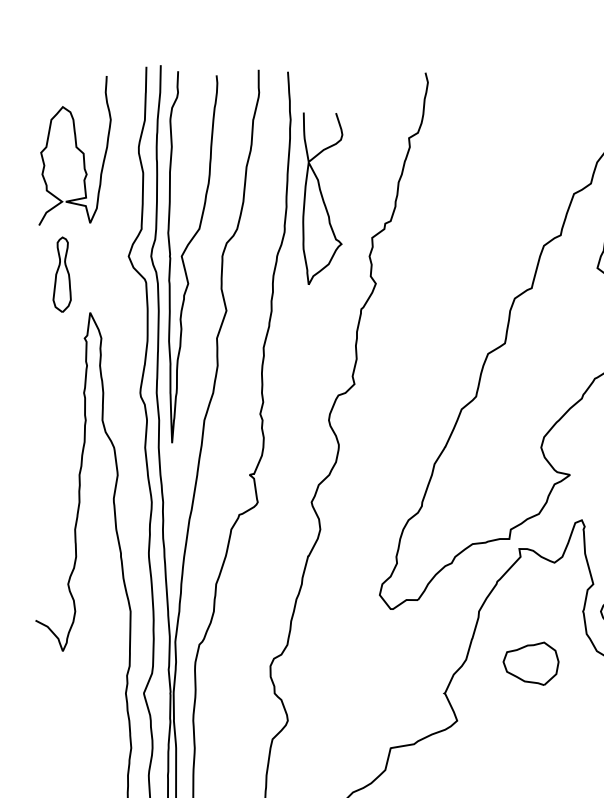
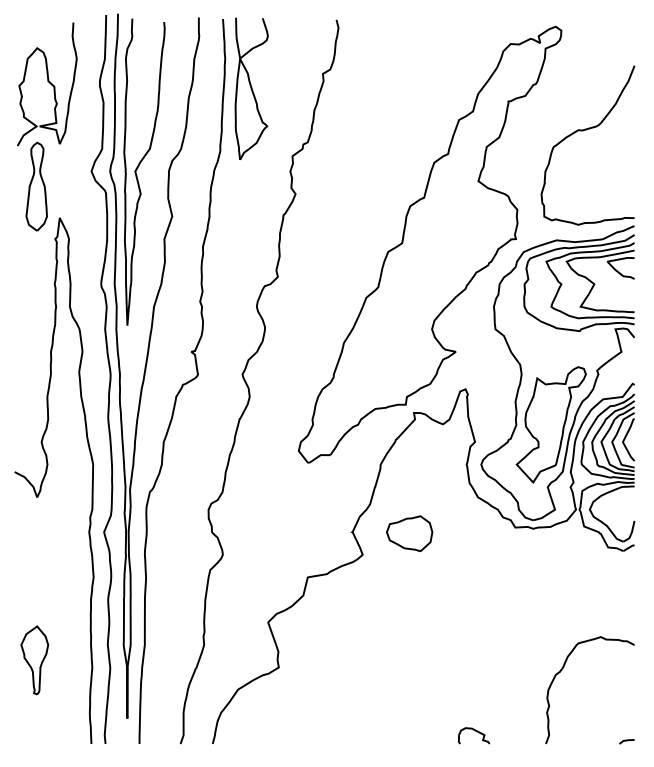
part: (322, 198) -> (251, 88), moved
part: (61, 274) -> (36, 186), size x1.43
part: (530, 663) -> (409, 533), moved

